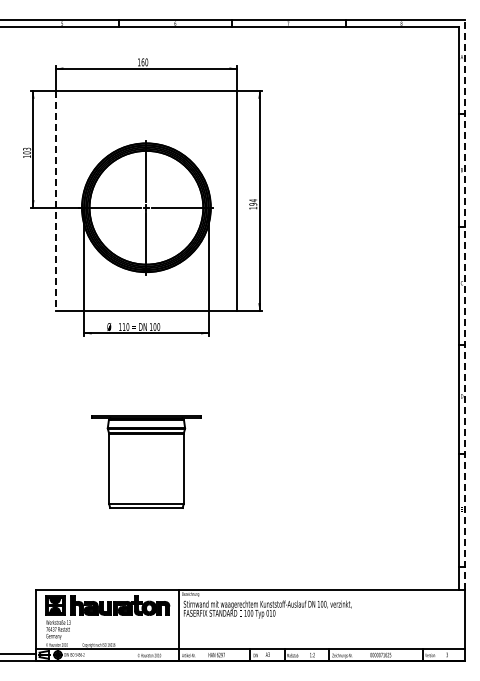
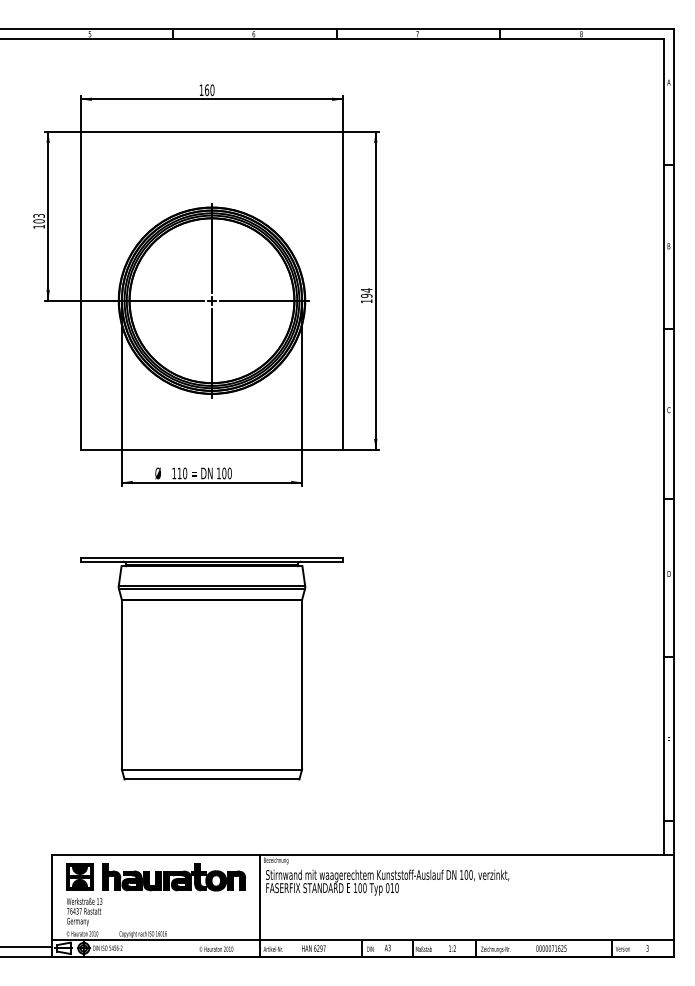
line: (55, 200) -> (80, 290), dashed -> solid
line: (465, 304) -> (674, 440), dashed -> solid
part: (146, 462) -> (212, 669), size x1.67

